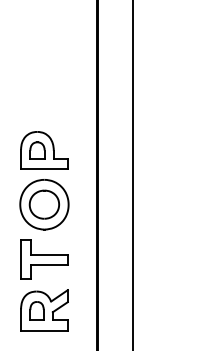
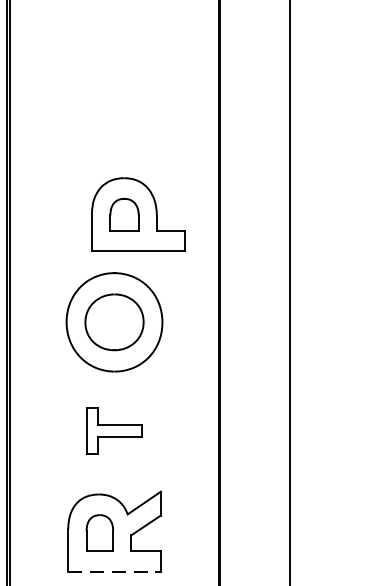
part: (44, 150) -> (138, 214), moved
part: (44, 259) -> (114, 430), size x0.6
line: (44, 330) -> (114, 571), solid -> dashed

